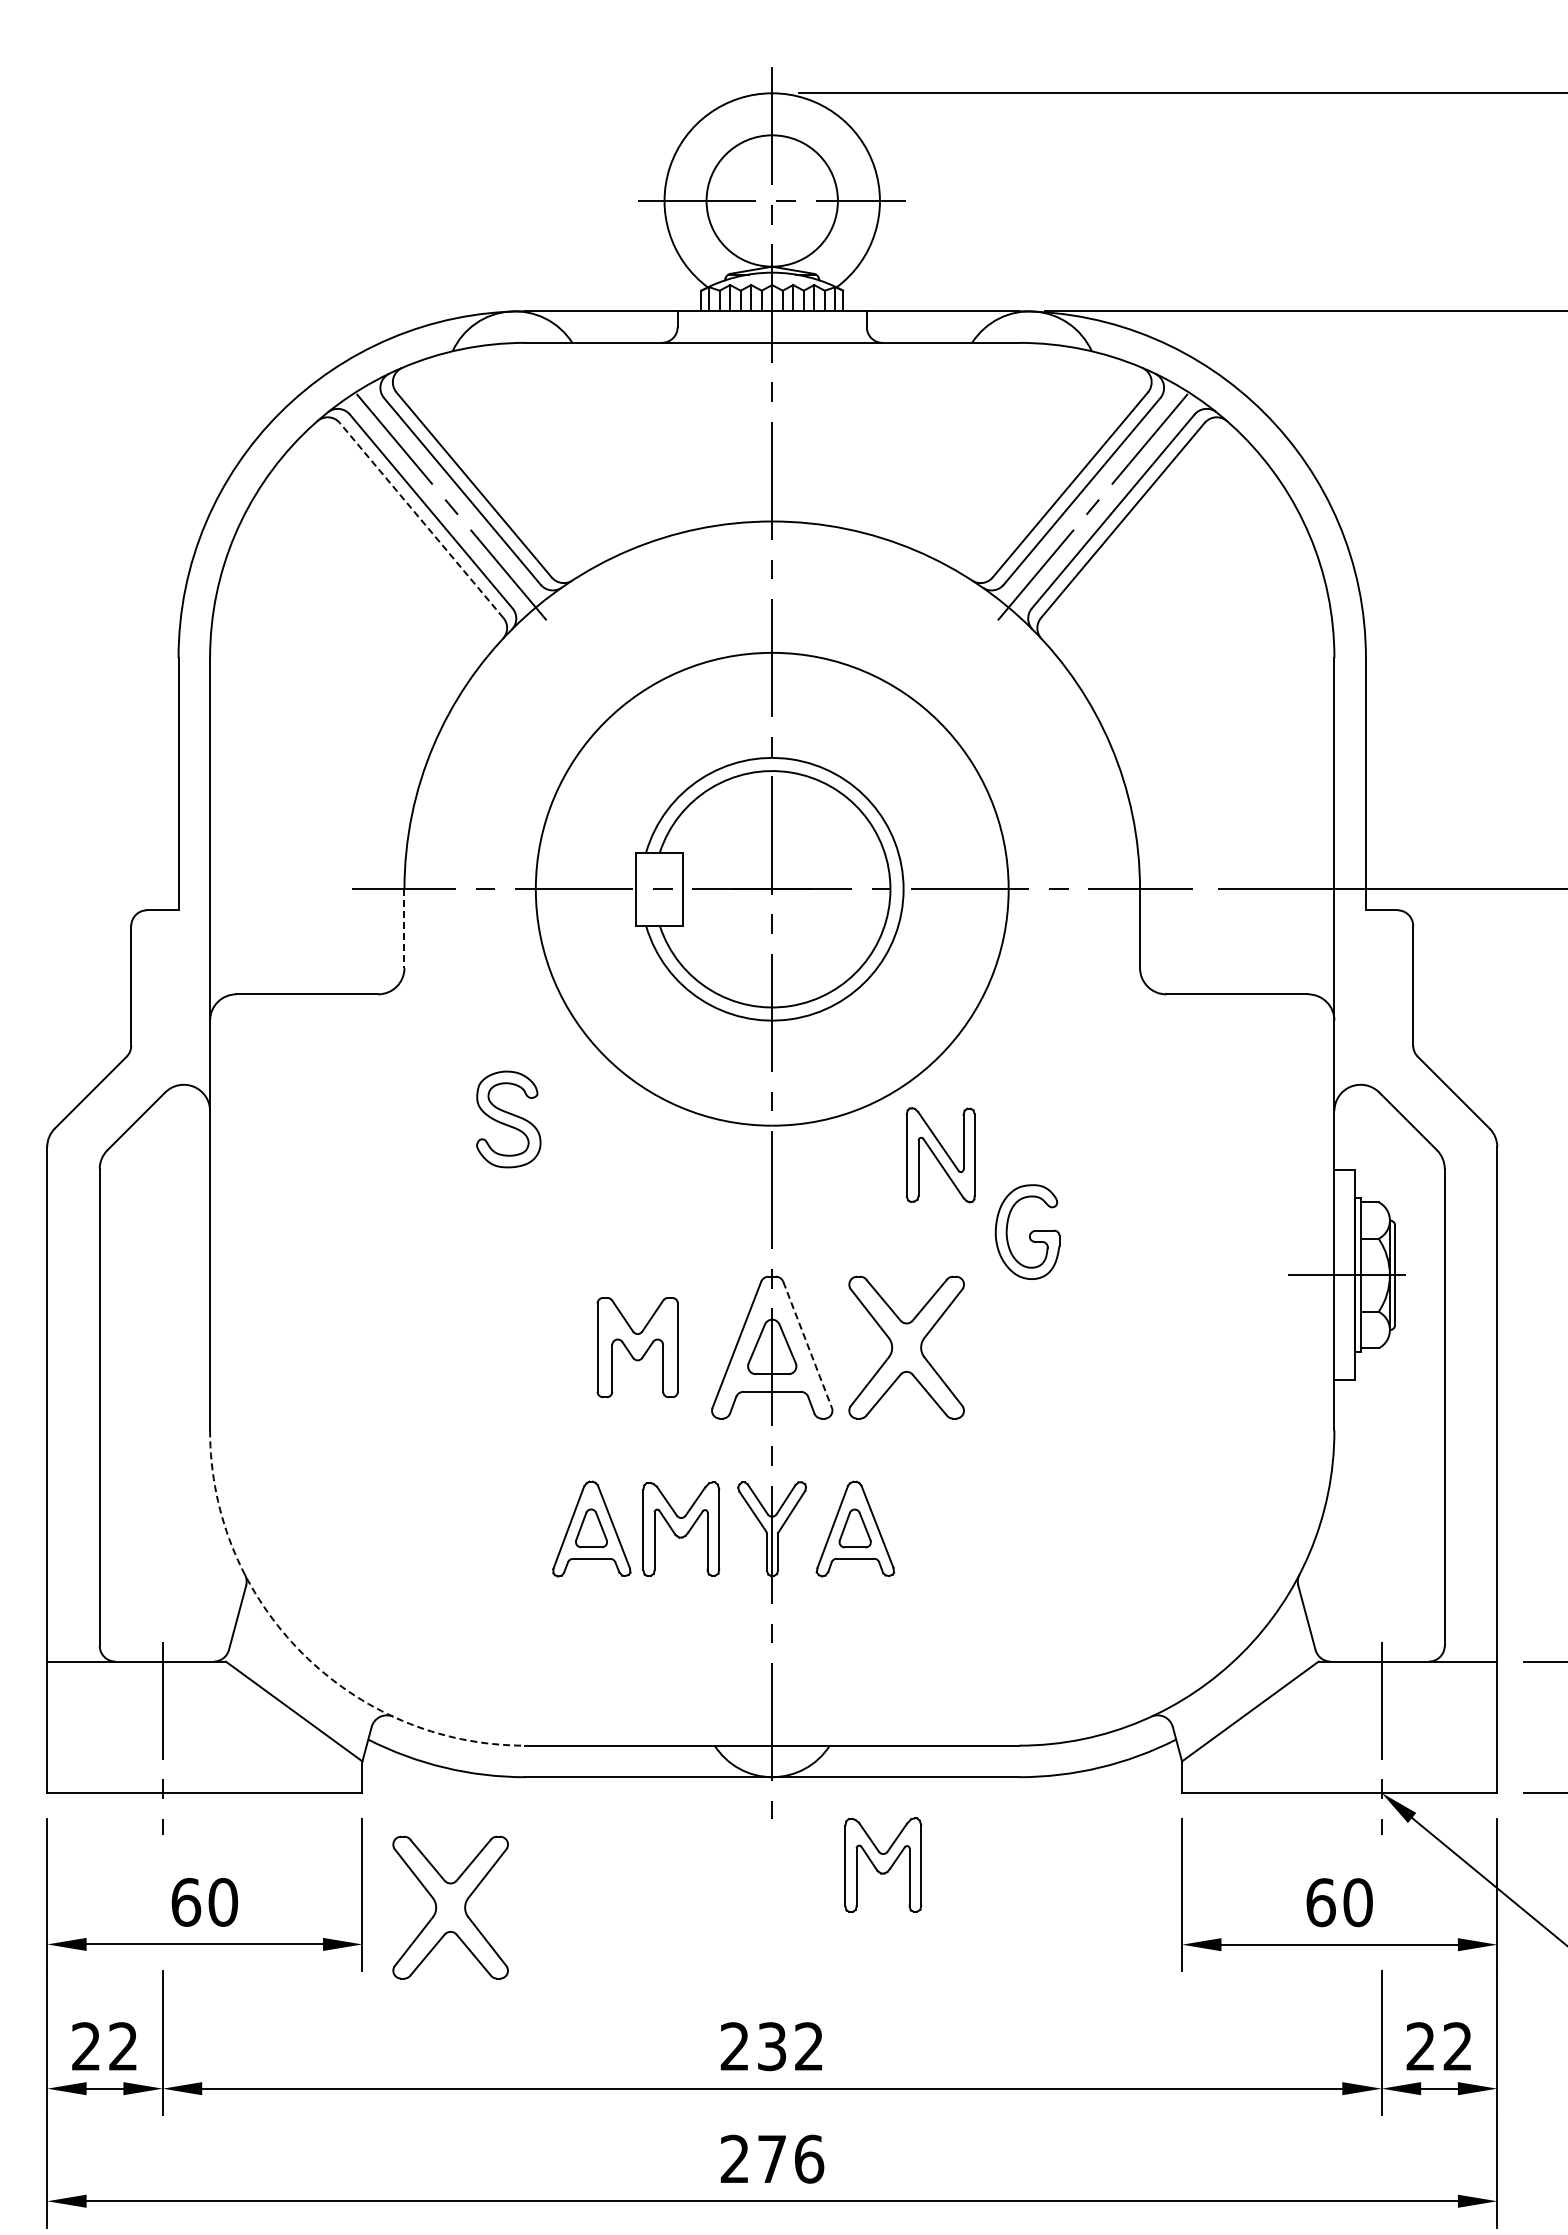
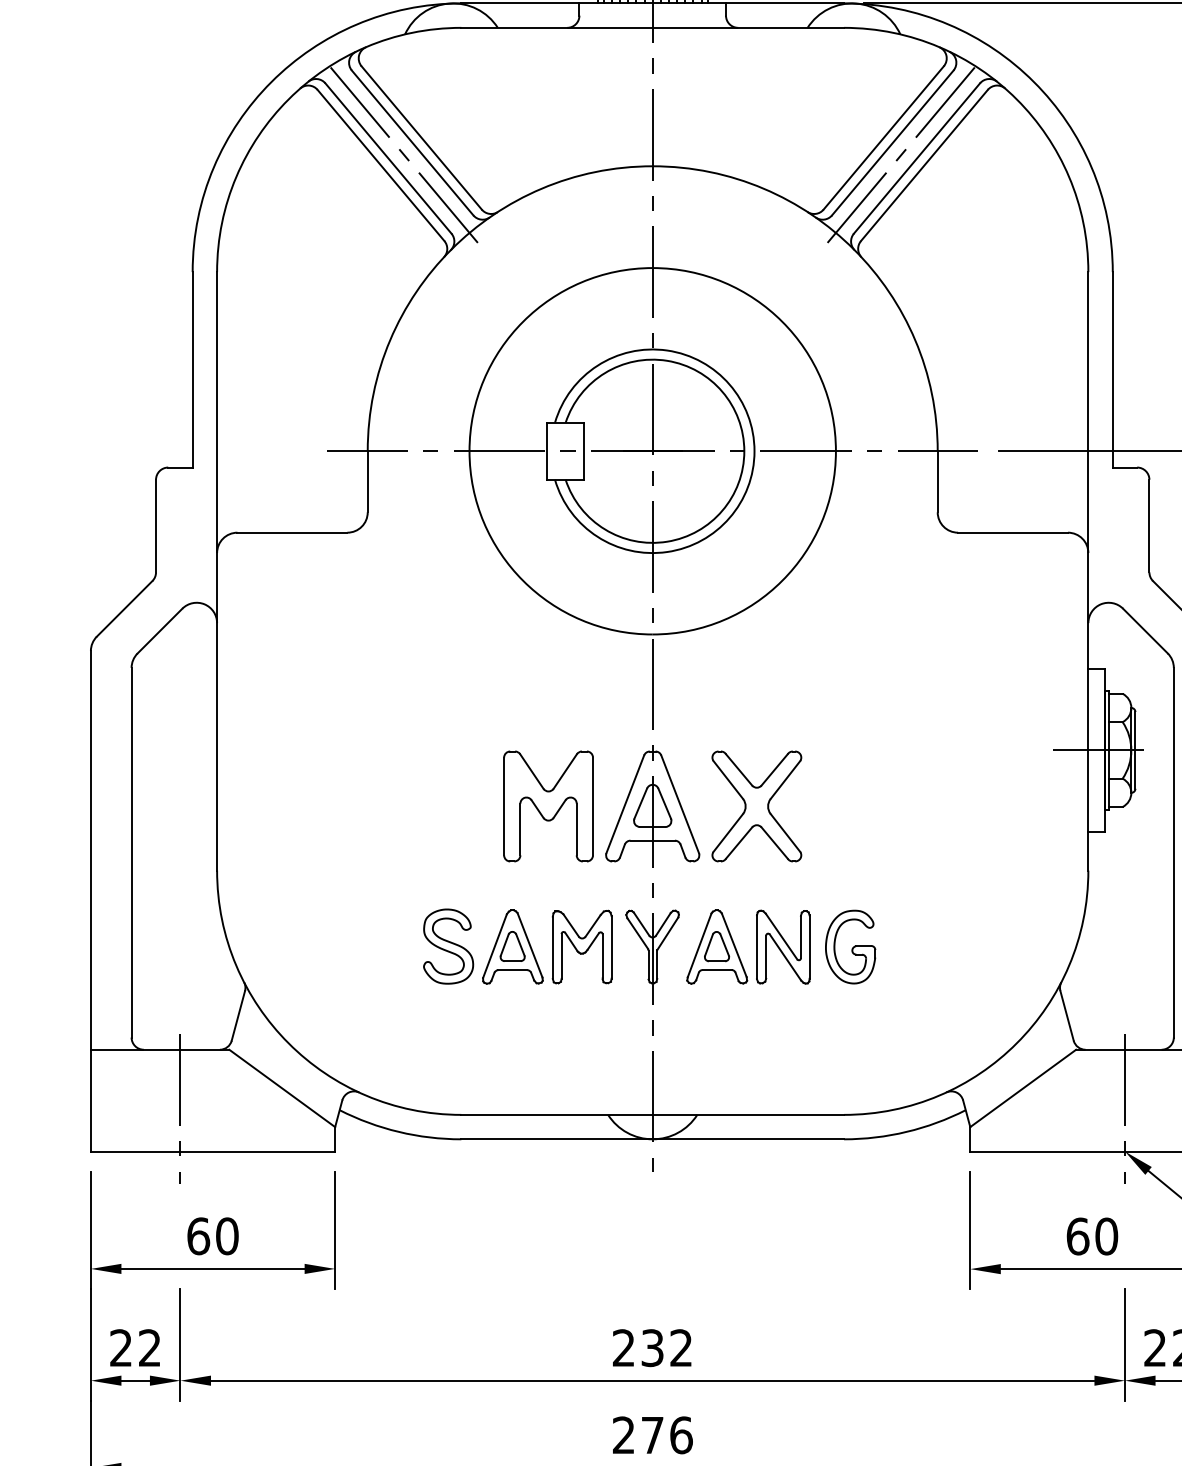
line: (421, 520) -> (380, 165), dashed -> solid
line: (404, 929) -> (367, 482), dashed -> solid
part: (508, 1119) -> (448, 946), moved
part: (940, 1155) -> (783, 947), moved
part: (1027, 1231) -> (850, 946), moved
line: (807, 1344) -> (680, 804), dashed -> solid
part: (637, 1347) -> (548, 806), size x1.43
arc: (302, 1653) -> (288, 1043), dashed -> solid
part: (883, 1864) -> (738, 1206), removed
part: (450, 1907) -> (403, 1240), removed

